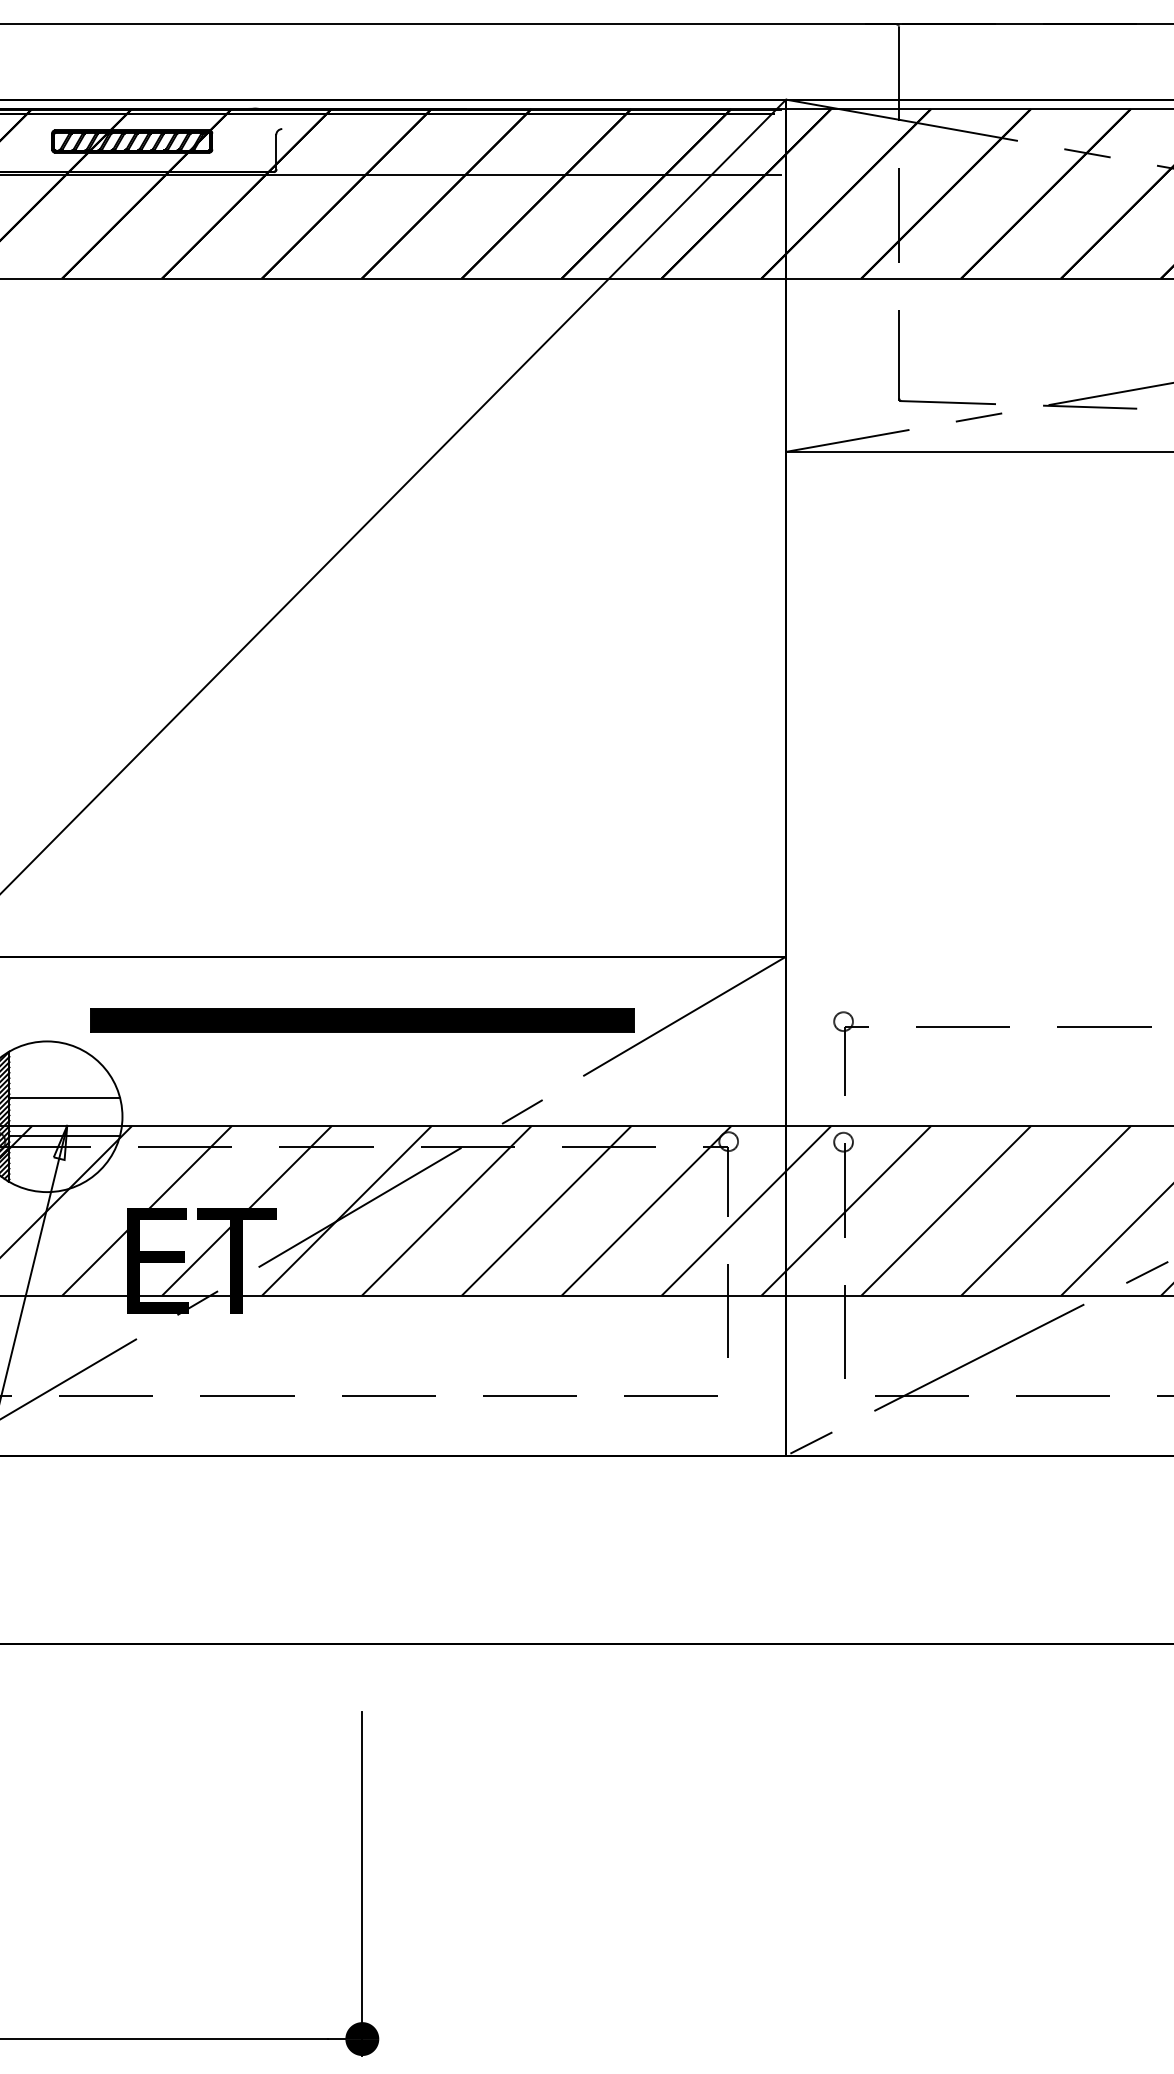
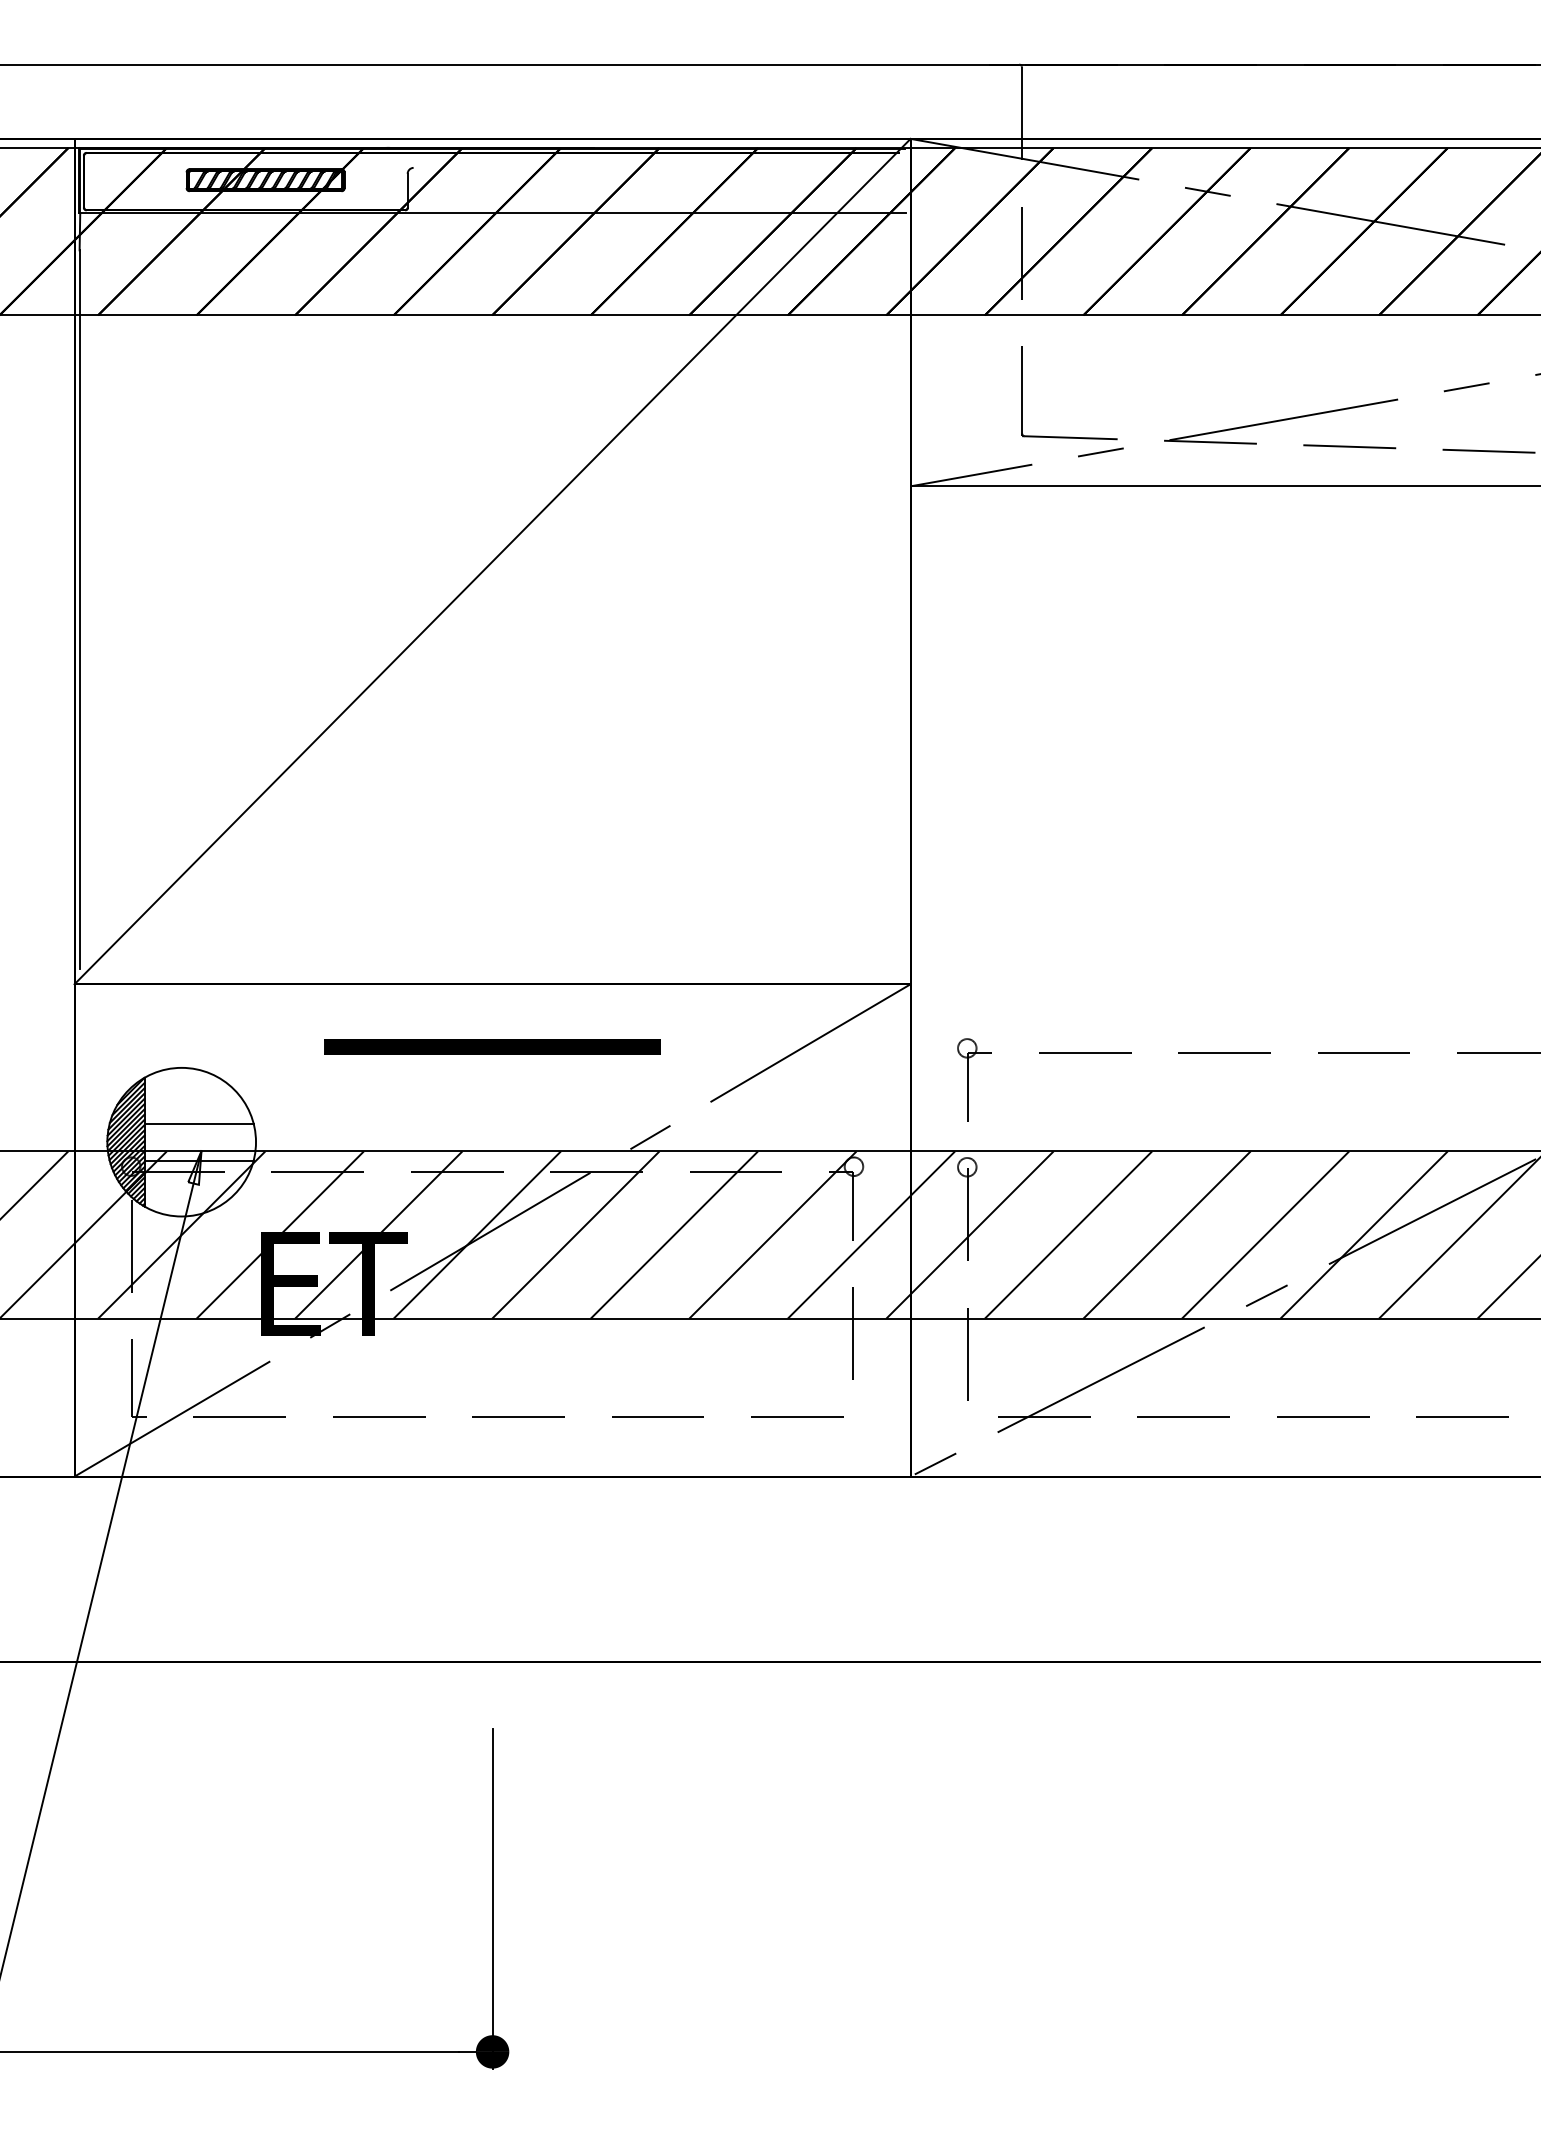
part: (362, 1019) -> (492, 1046), size x0.62

